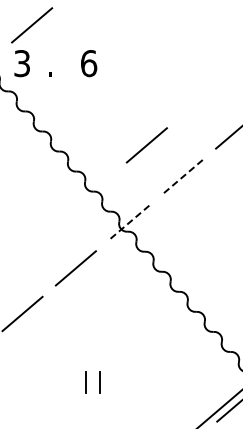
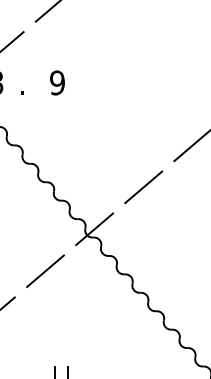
text: (88, 63) -> (57, 82), 6 -> 9
line: (146, 145) -> (110, 158), removed
line: (182, 177) -> (143, 187), dashed -> solid
line: (128, 223) -> (93, 229), dashed -> solid

